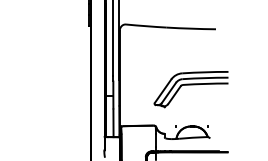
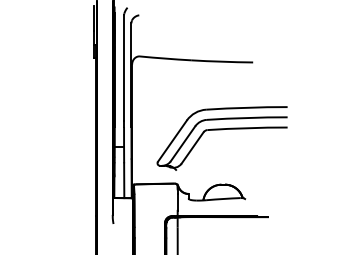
part: (190, 89) -> (221, 138), size x1.4

